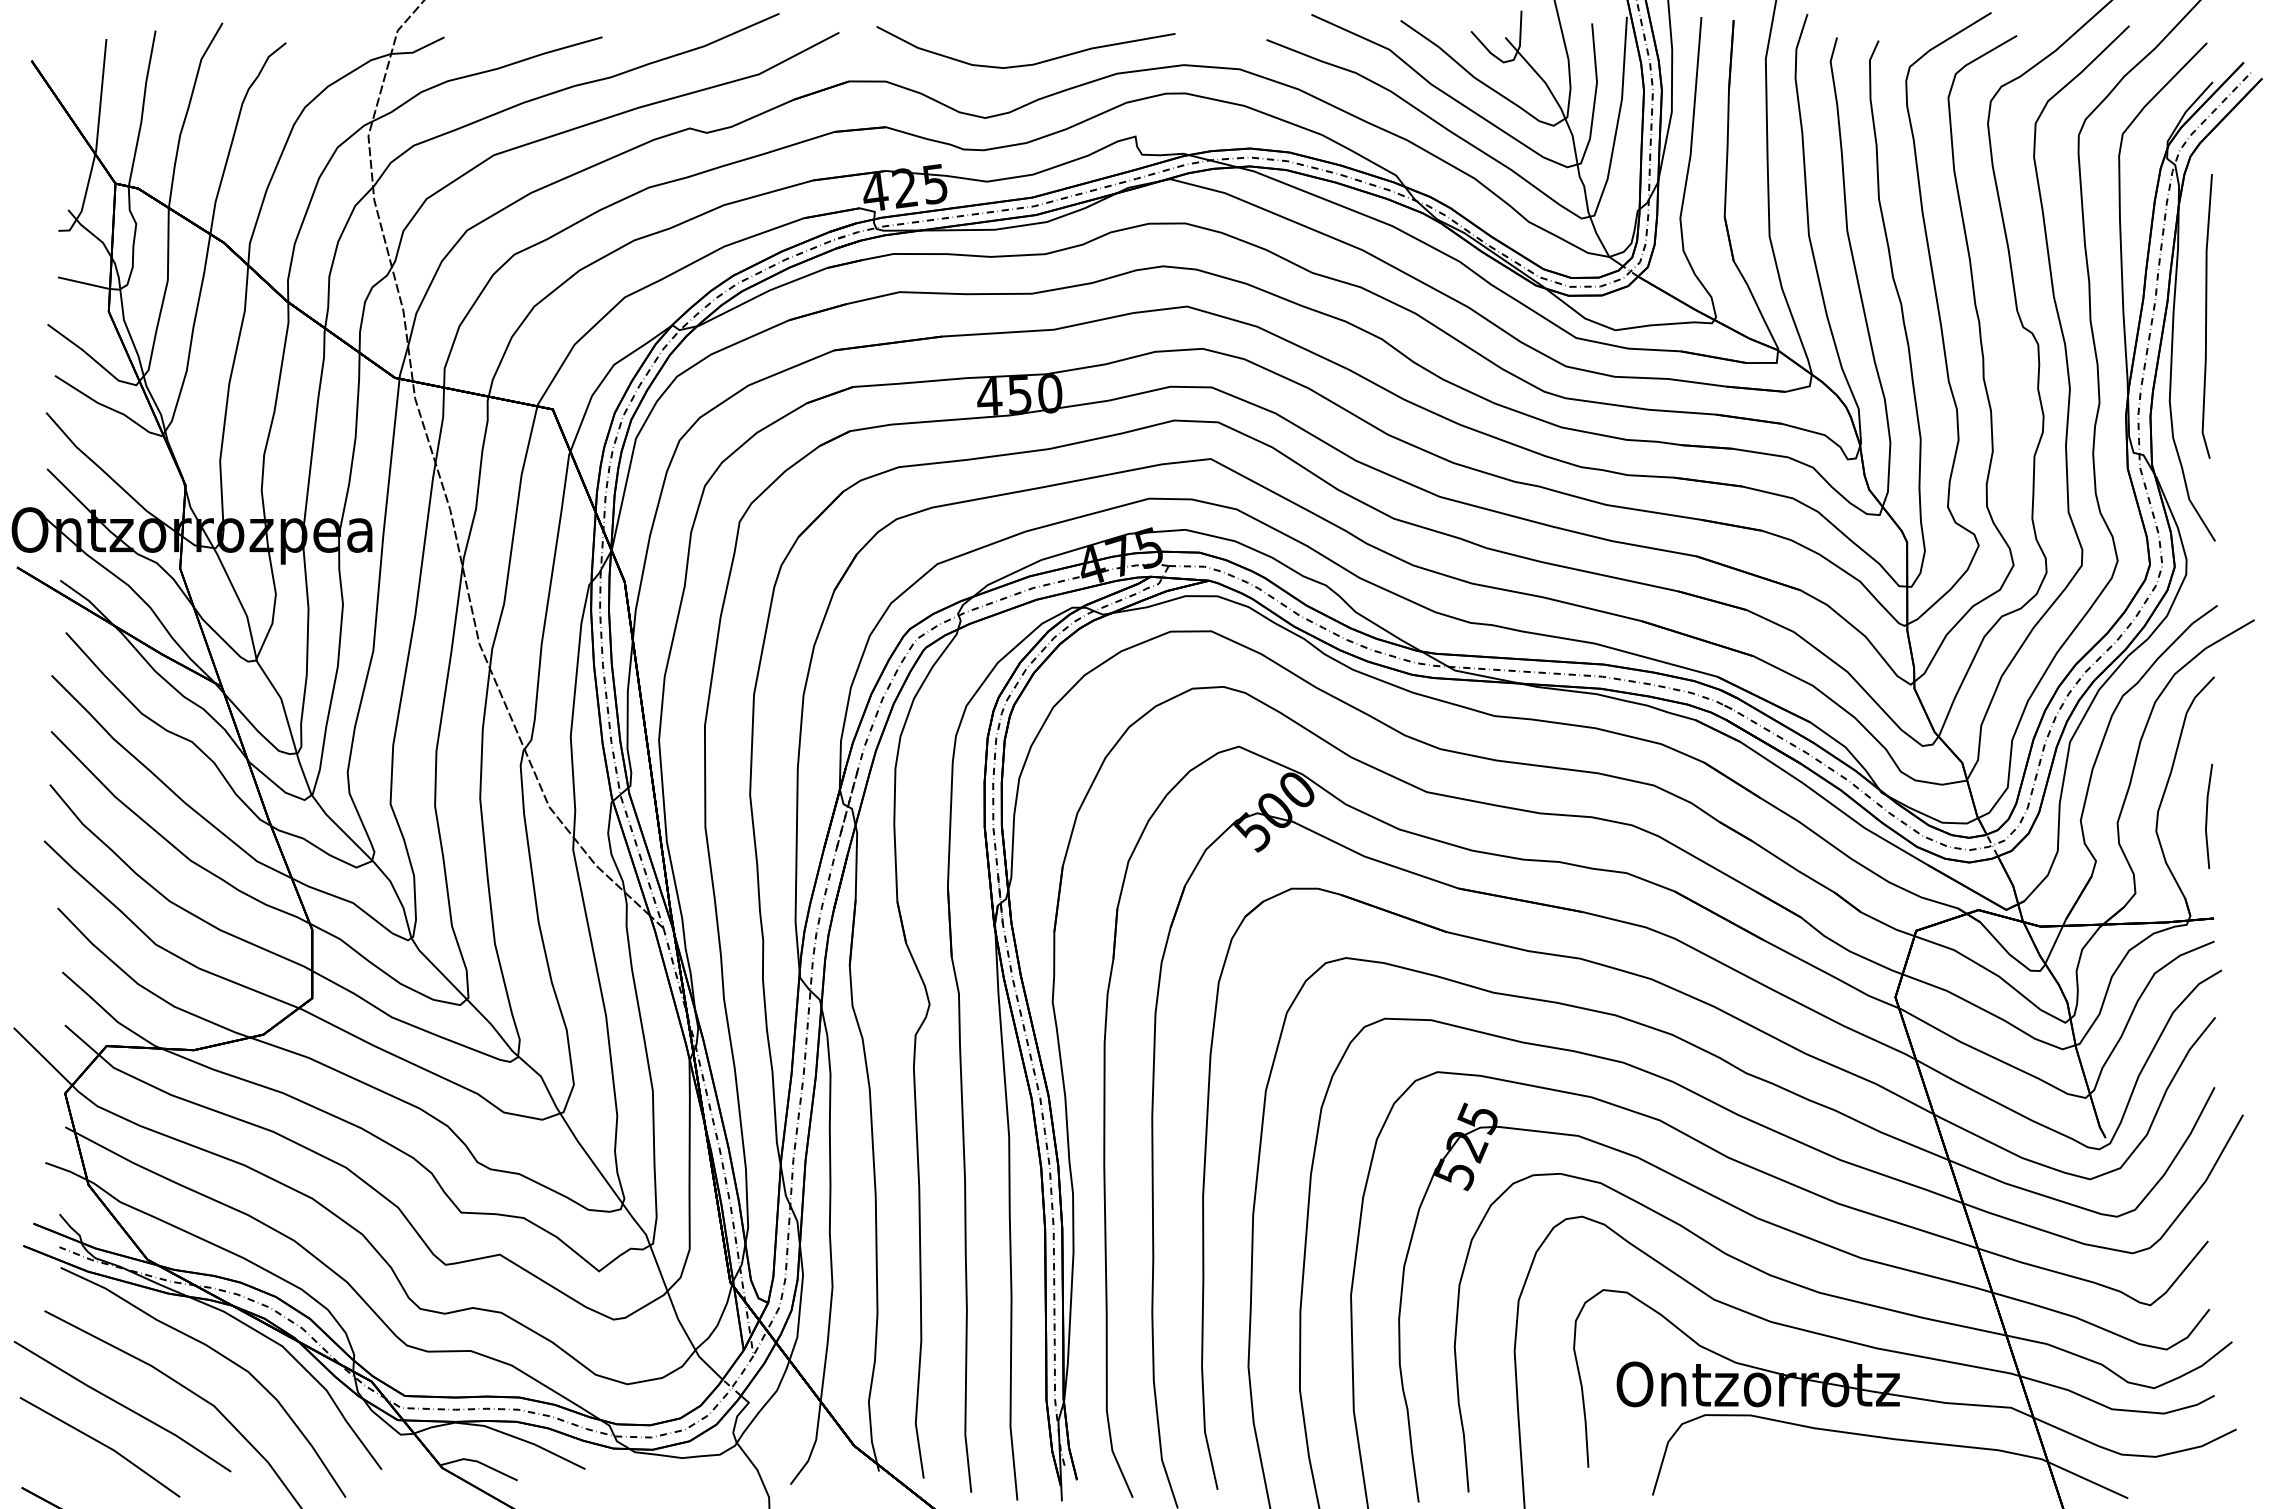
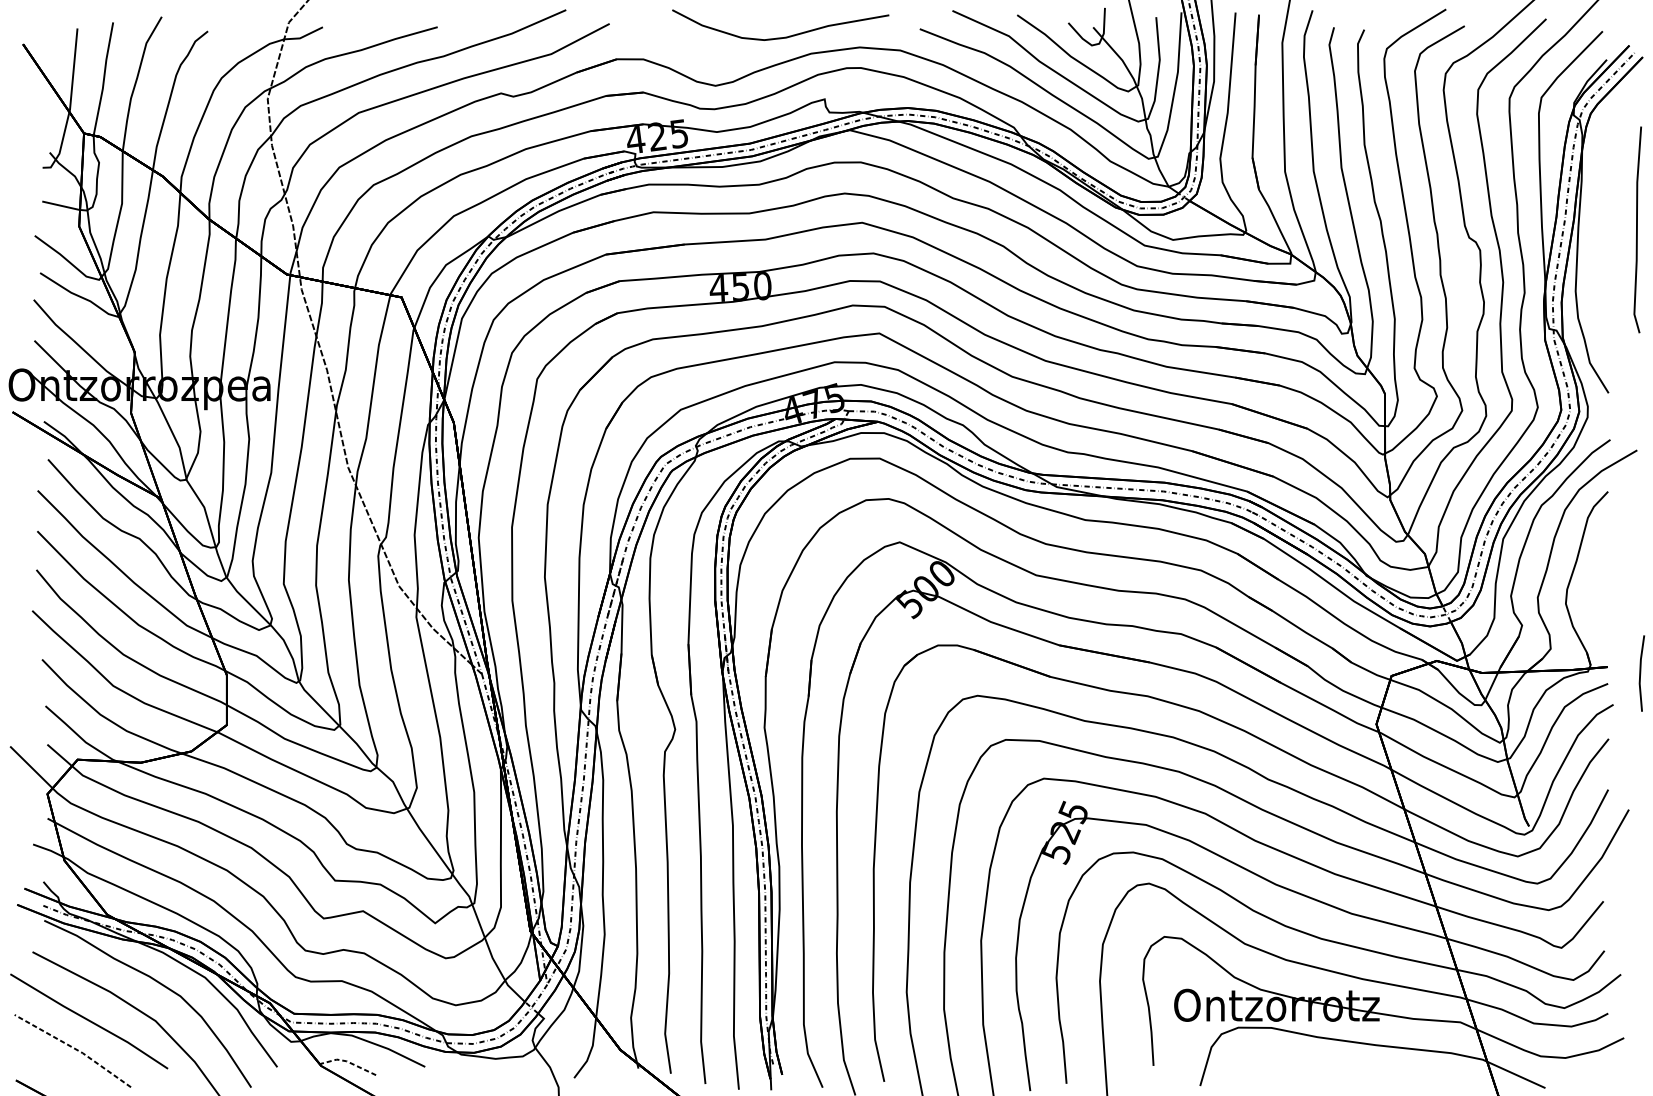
curve: (1025, 64) -> (780, 37), moved
line: (2206, 316) -> (1637, 229), moved
line: (2207, 815) -> (1640, 672), moved
line: (102, 1443) -> (74, 1048), solid -> dashed
line: (479, 1462) -> (348, 1062), solid -> dashed

